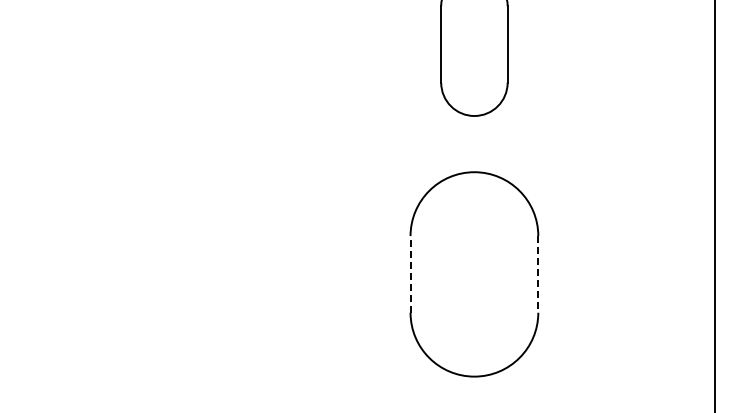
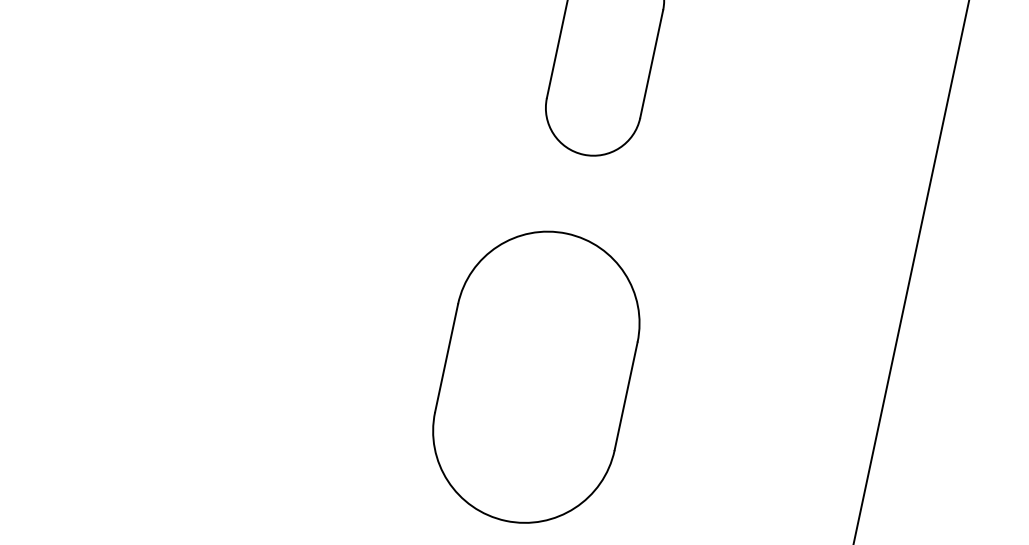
line: (410, 273) -> (446, 356), dashed -> solid
line: (538, 274) -> (626, 396), dashed -> solid

